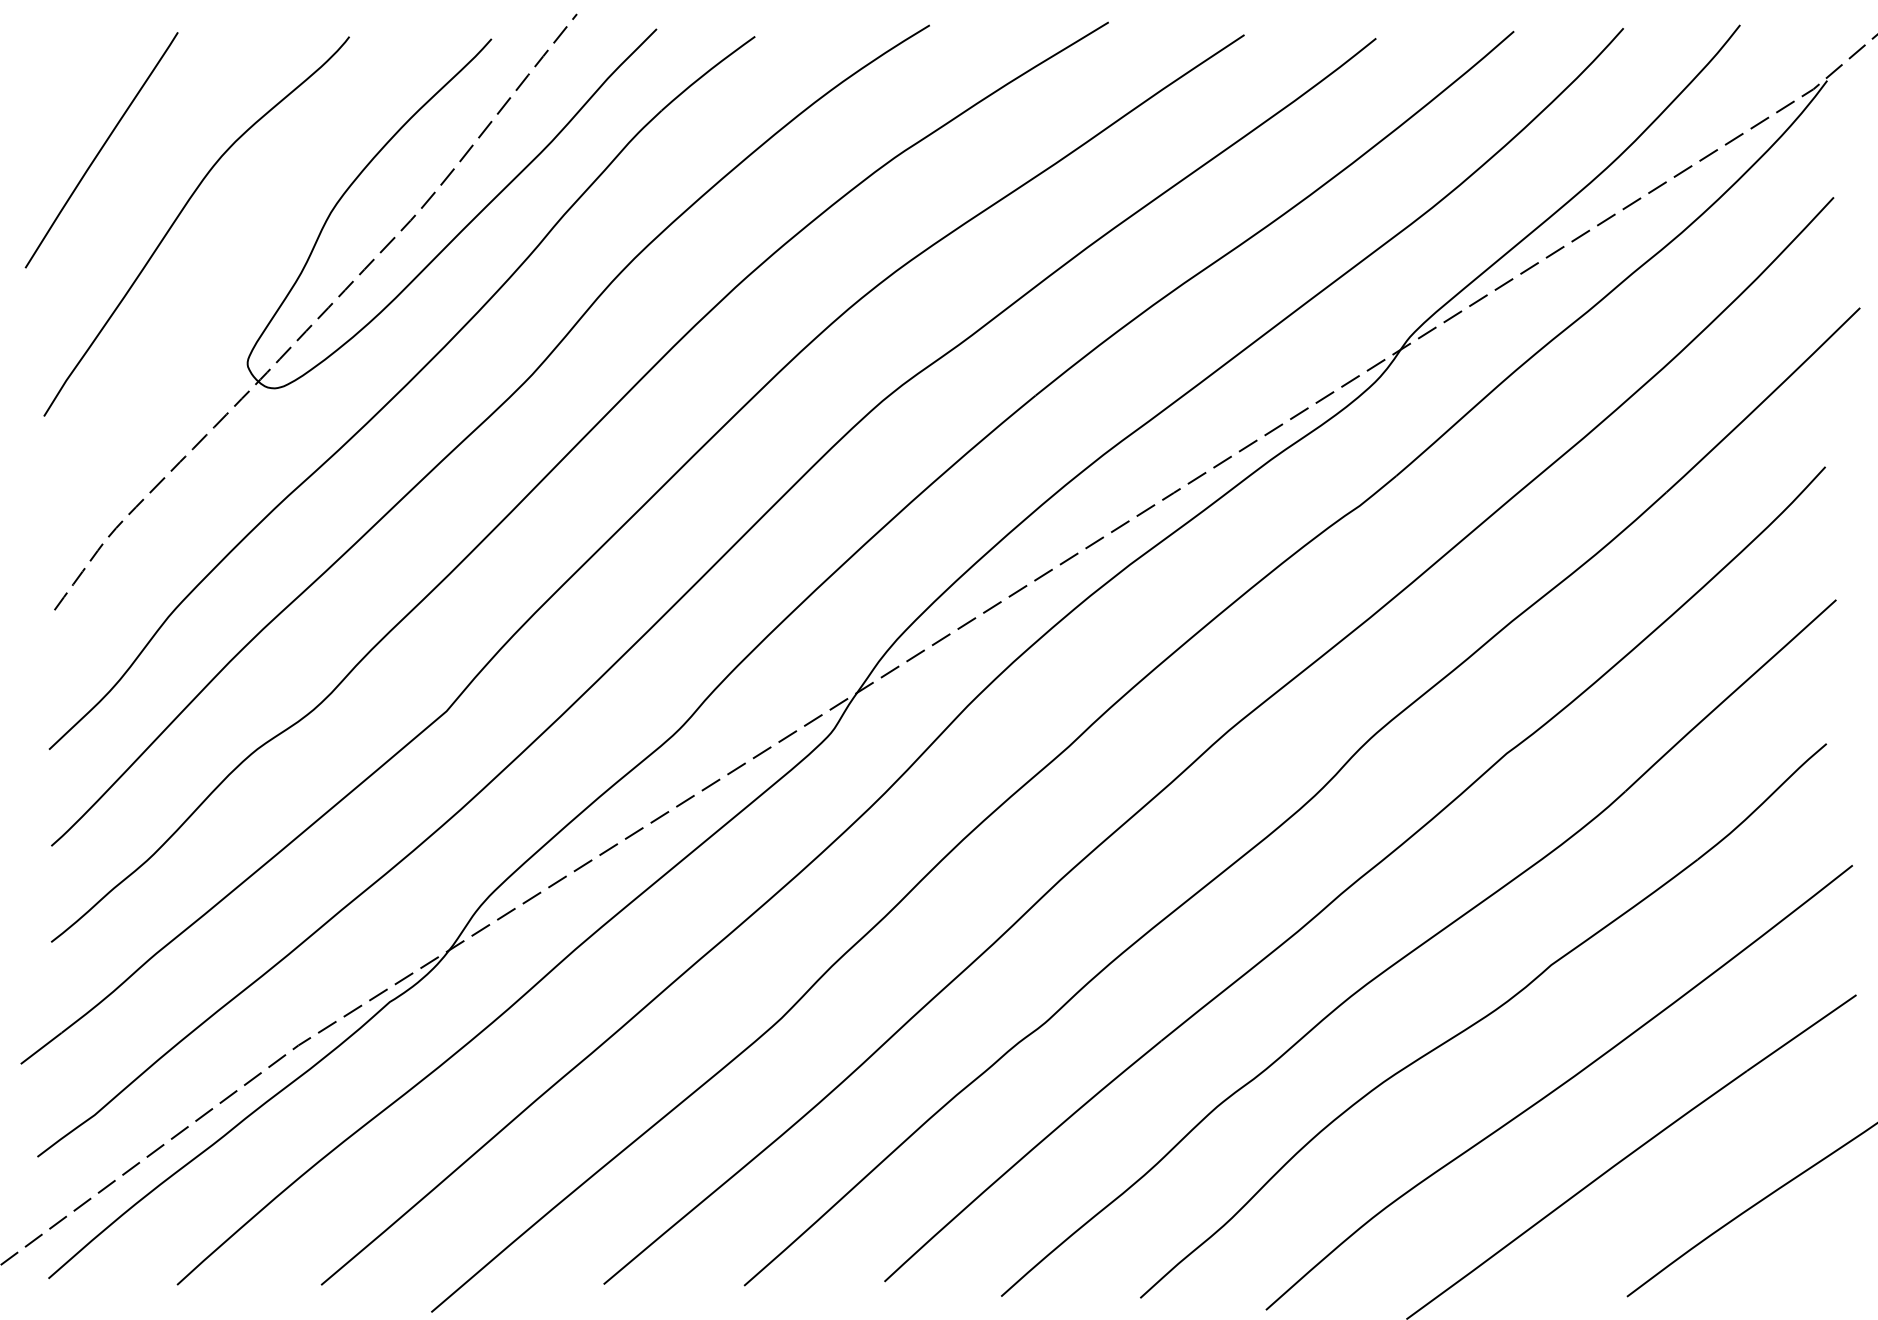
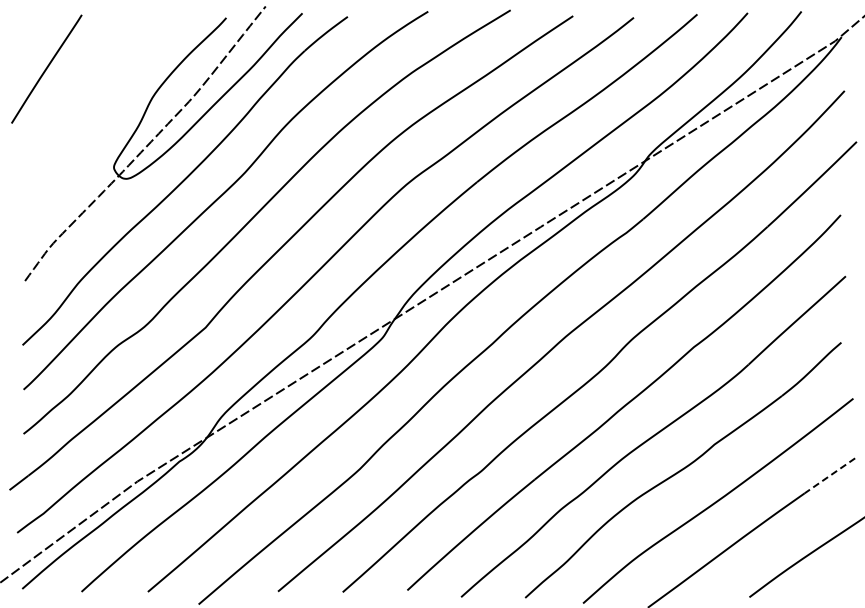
curve: (181, 216) -> (83, 99), removed
line: (1800, 1032) -> (829, 475), solid -> dashed

